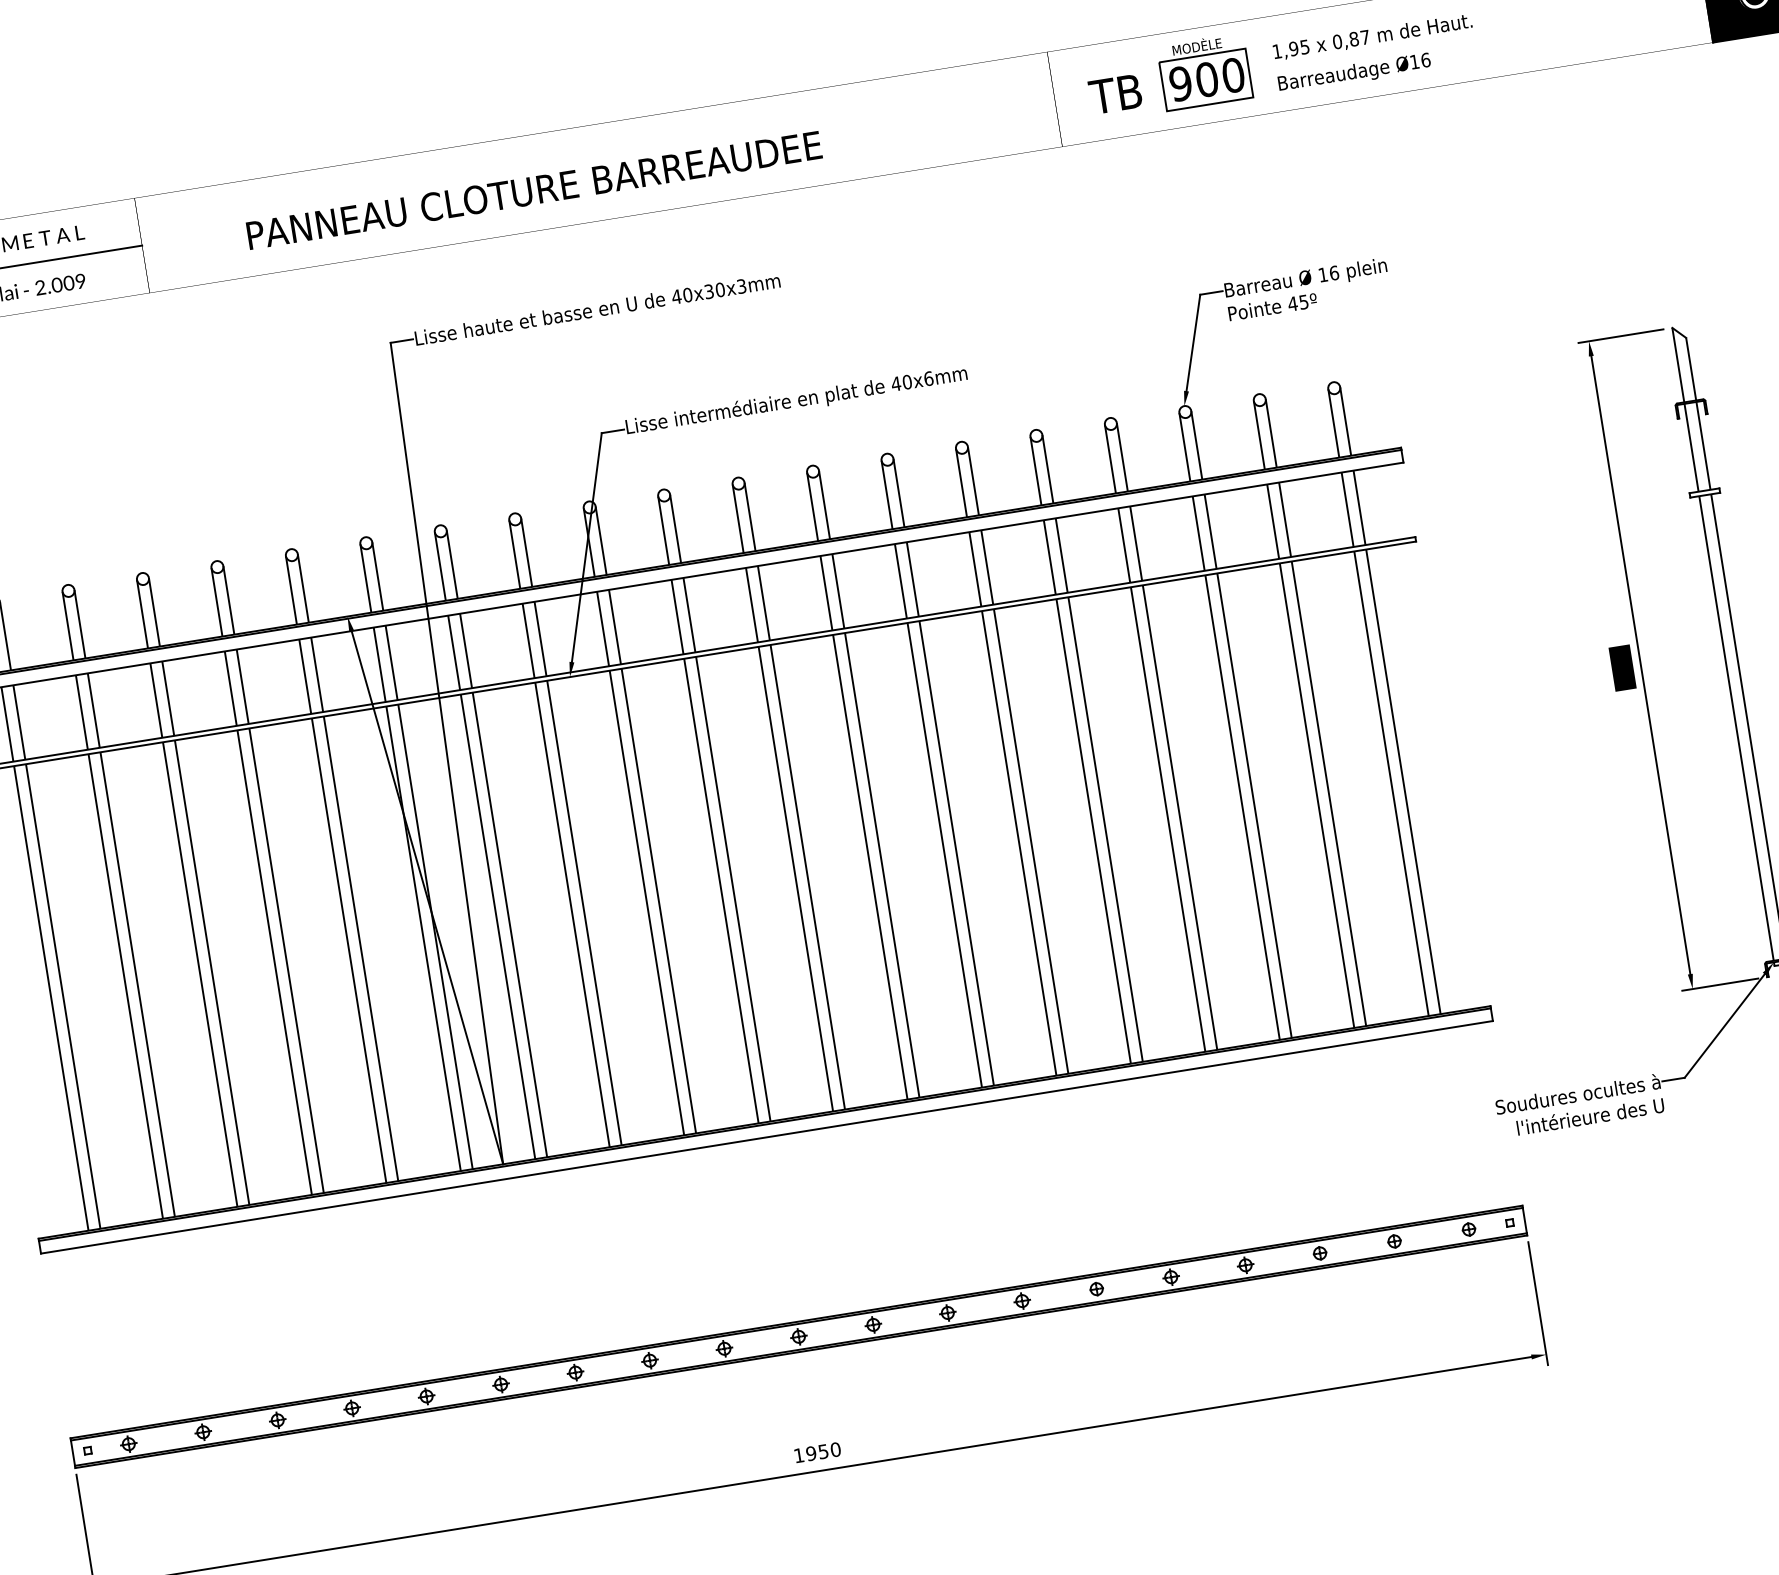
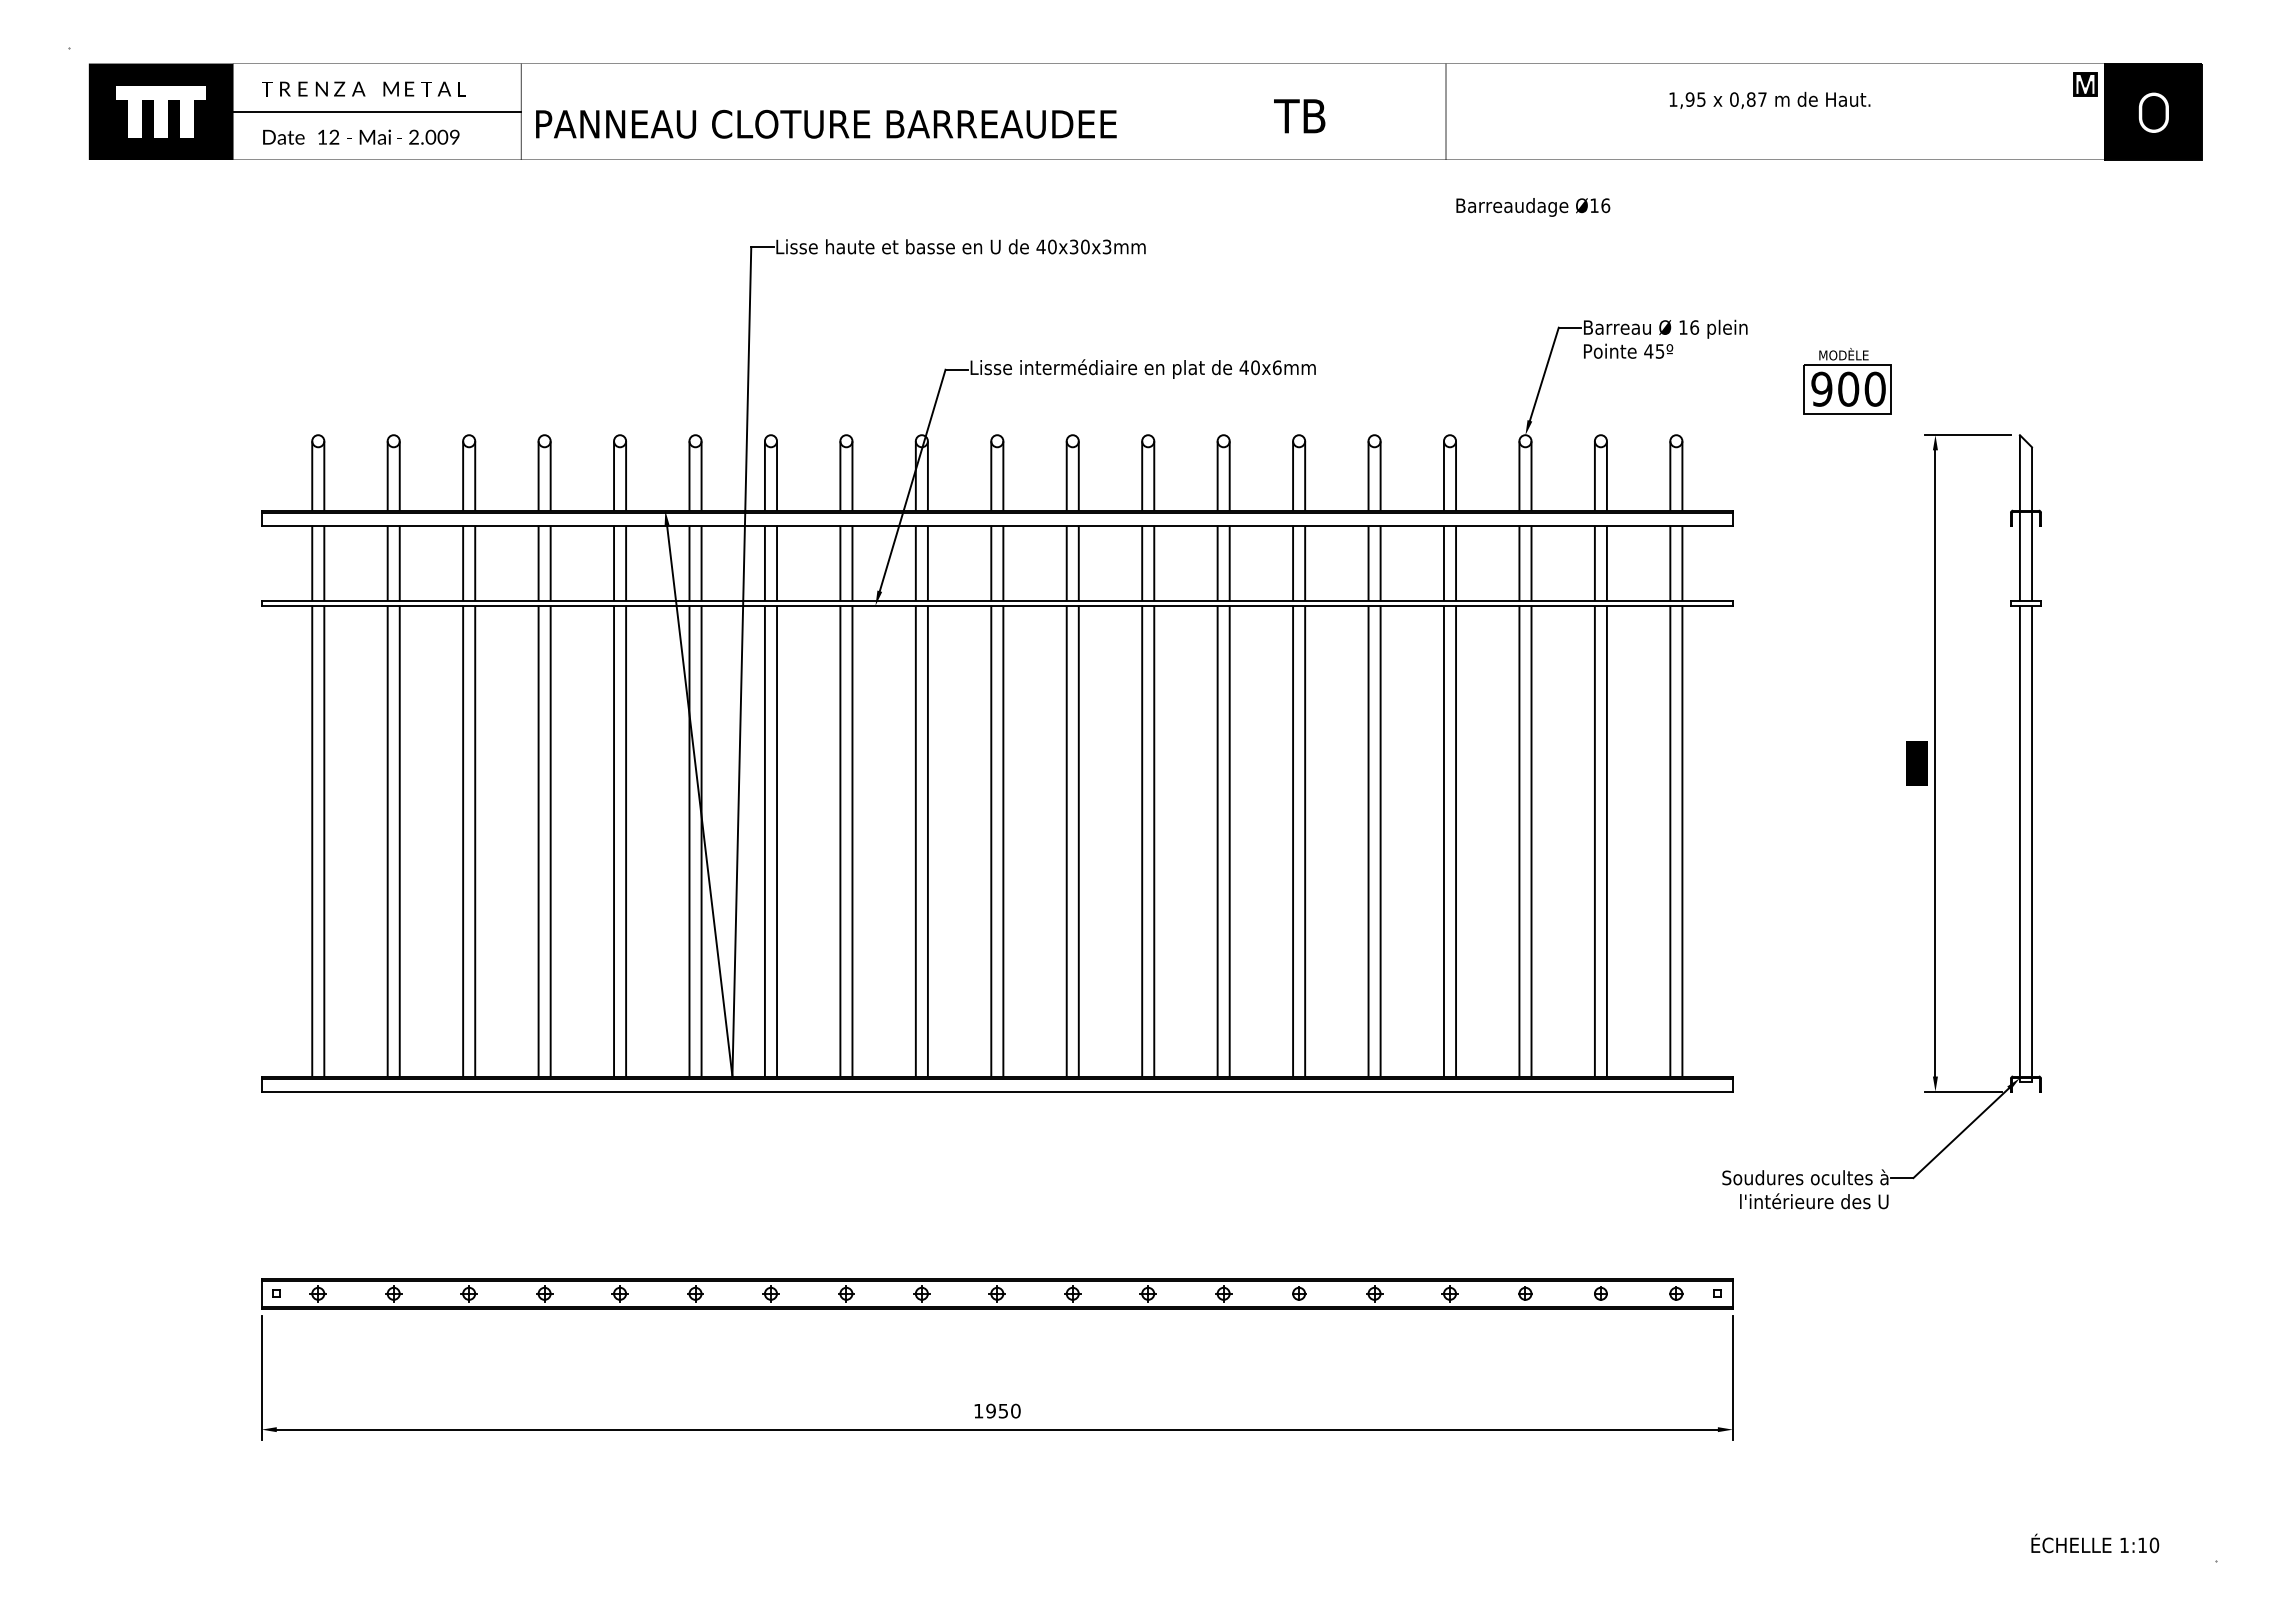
part: (1204, 72) -> (1847, 381), moved
text: (1354, 73) -> (1533, 207), moved
text: (1115, 94) -> (1299, 116), moved
text: (534, 189) -> (826, 123), moved

